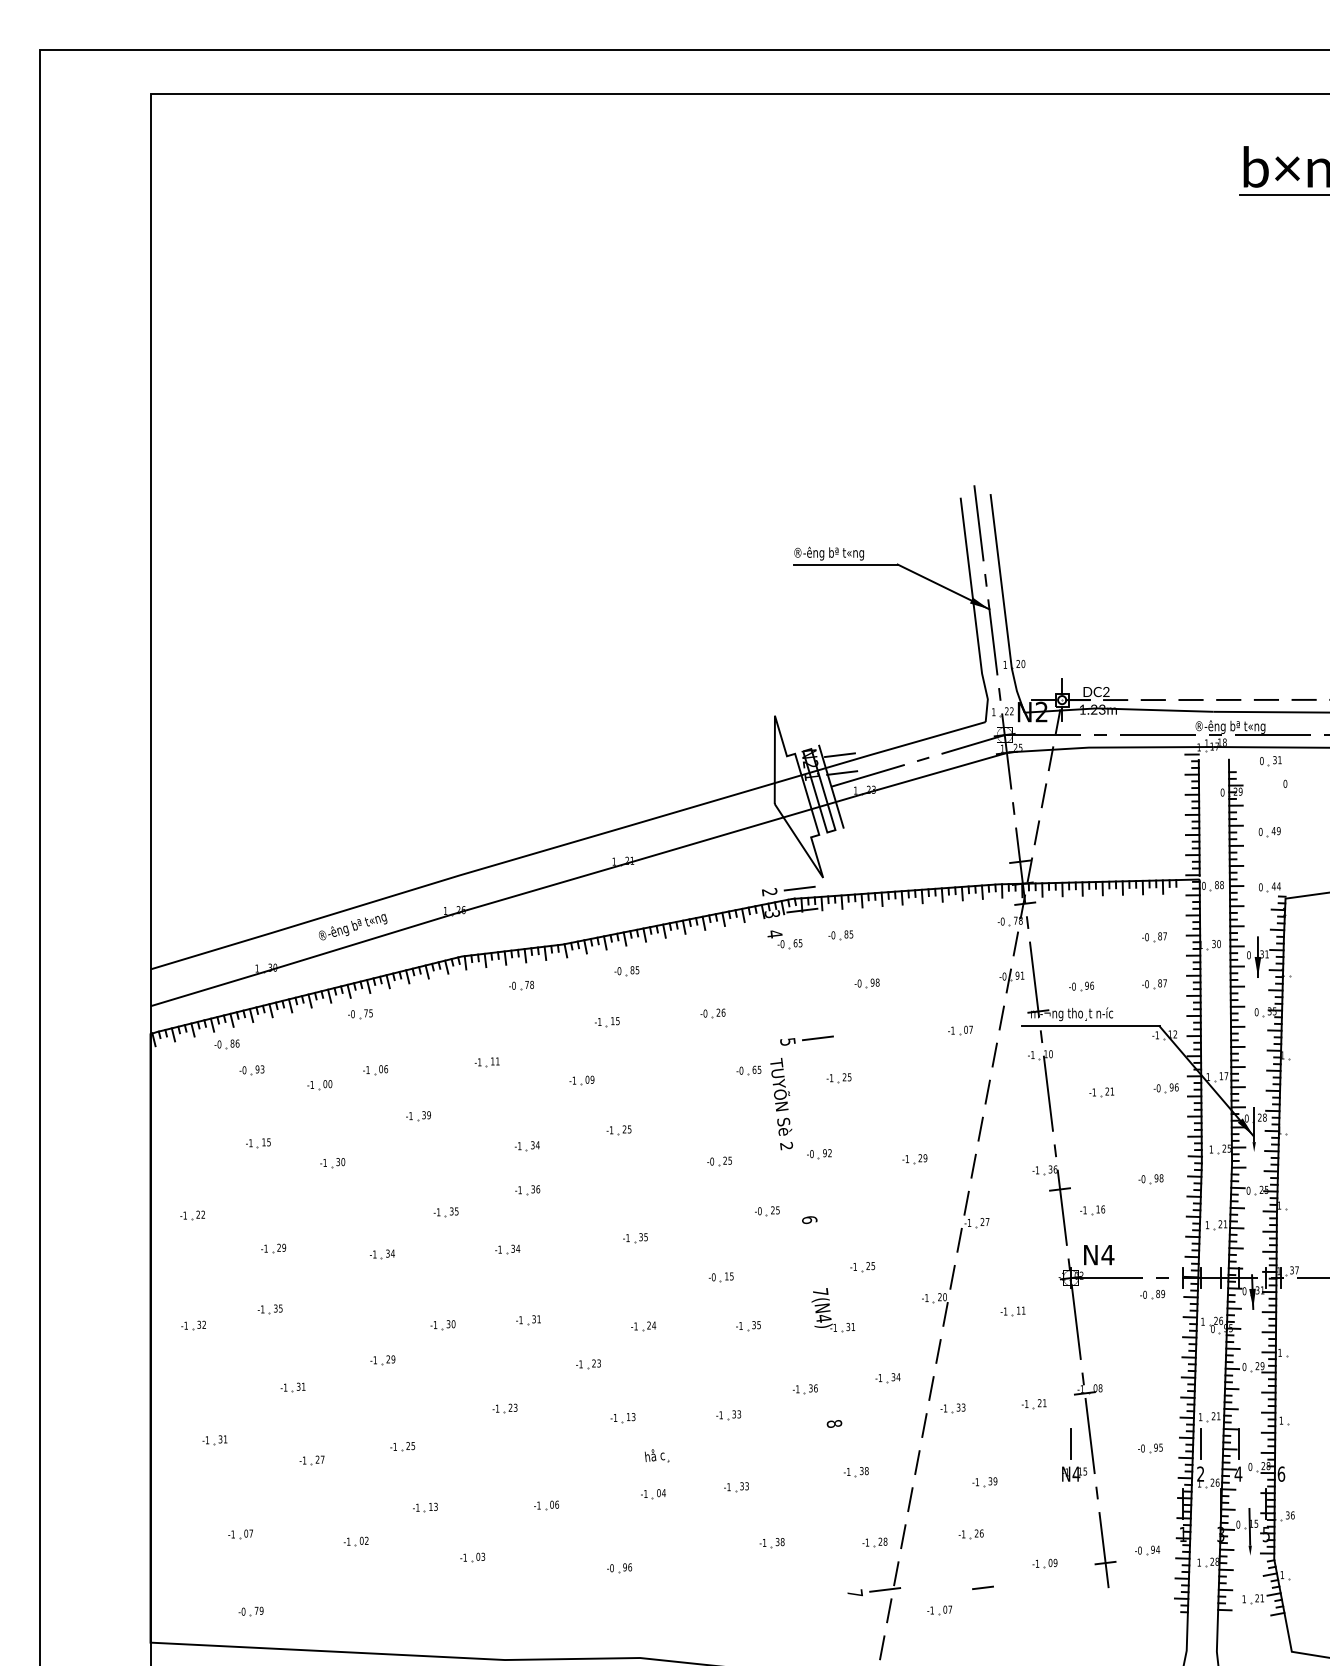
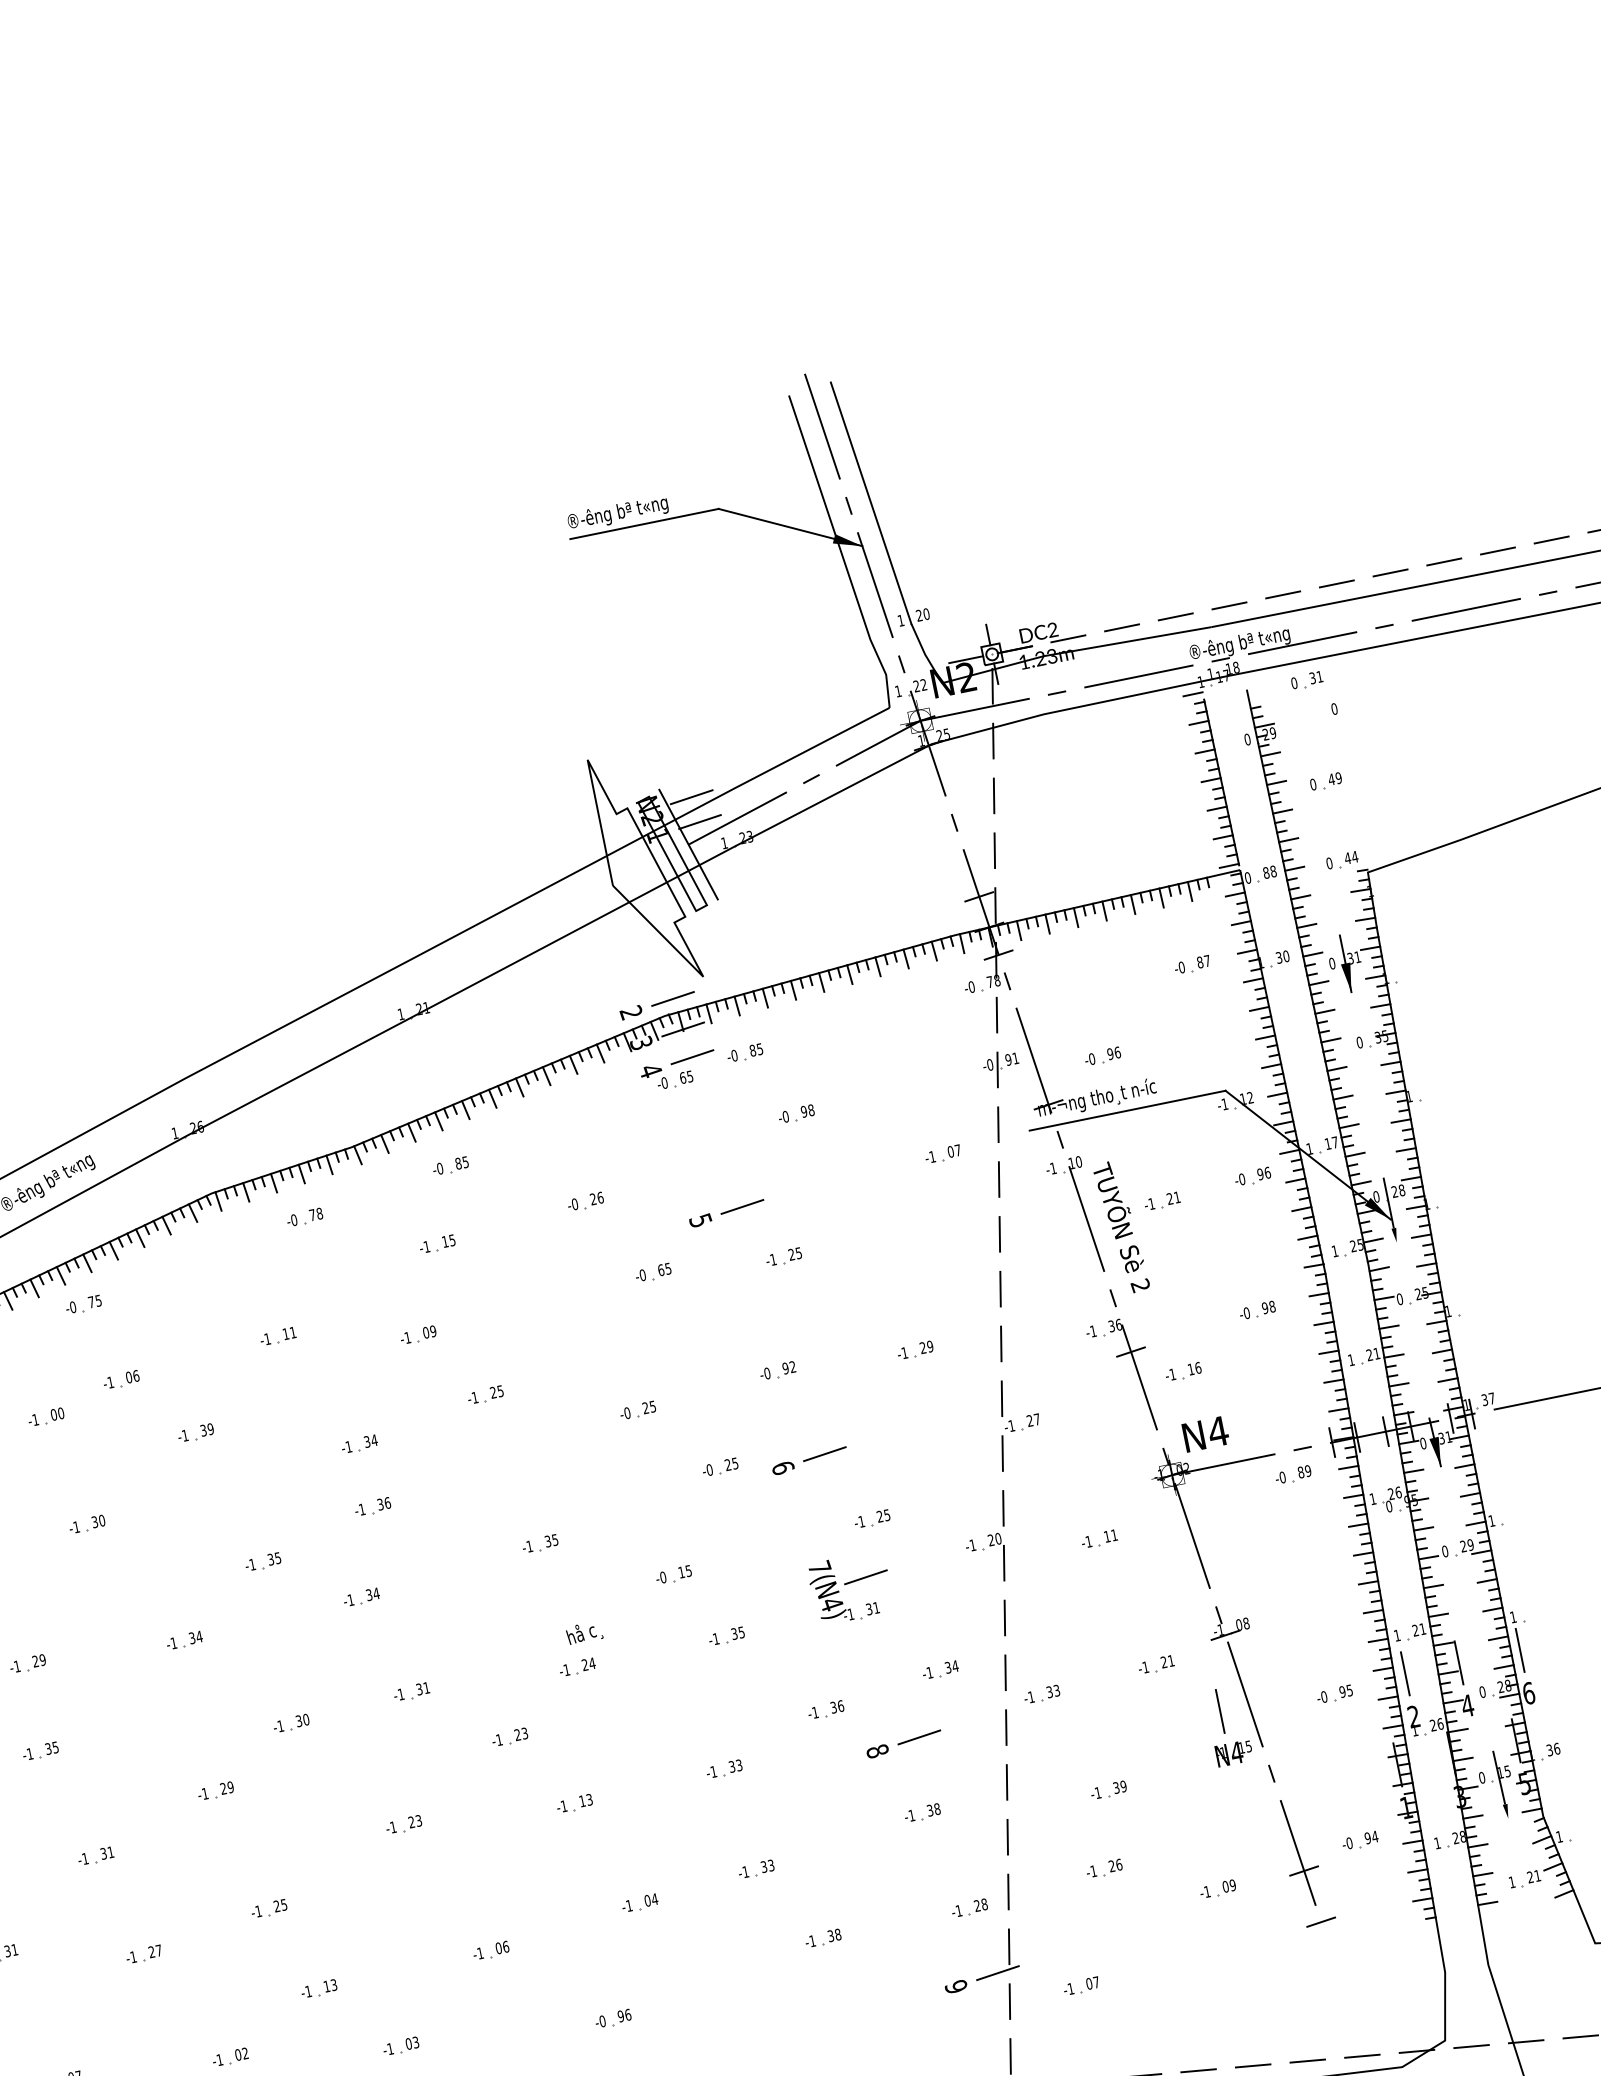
line: (804, 930) -> (691, 1057), added
part: (1154, 984) -> (1206, 1032), removed
text: (781, 1104) -> (1121, 1227), moved
line: (839, 1216) -> (824, 1454), added
line: (850, 1304) -> (865, 1576), added
line: (864, 1420) -> (919, 1737), added
line: (1281, 1443) -> (1520, 1649), added
text: (656, 1455) -> (583, 1632), moved
line: (982, 1587) -> (1320, 1921), moved
text: (854, 1593) -> (955, 1987), 7 -> 9

